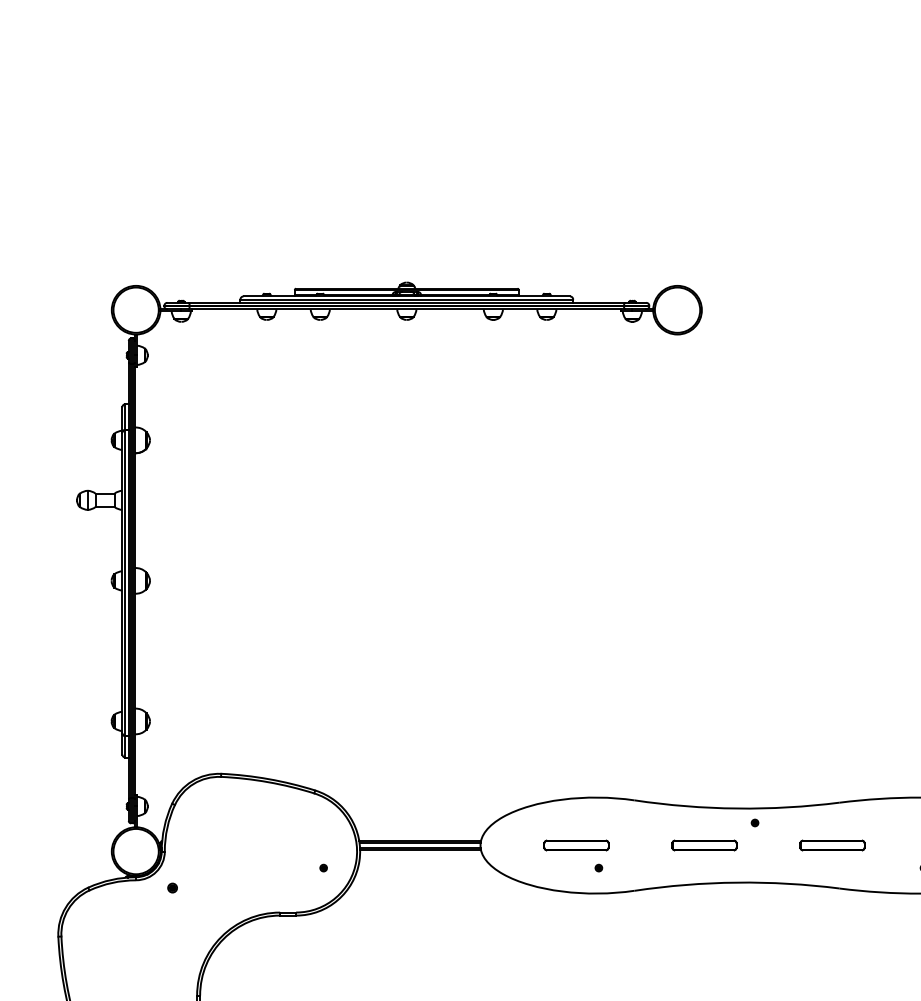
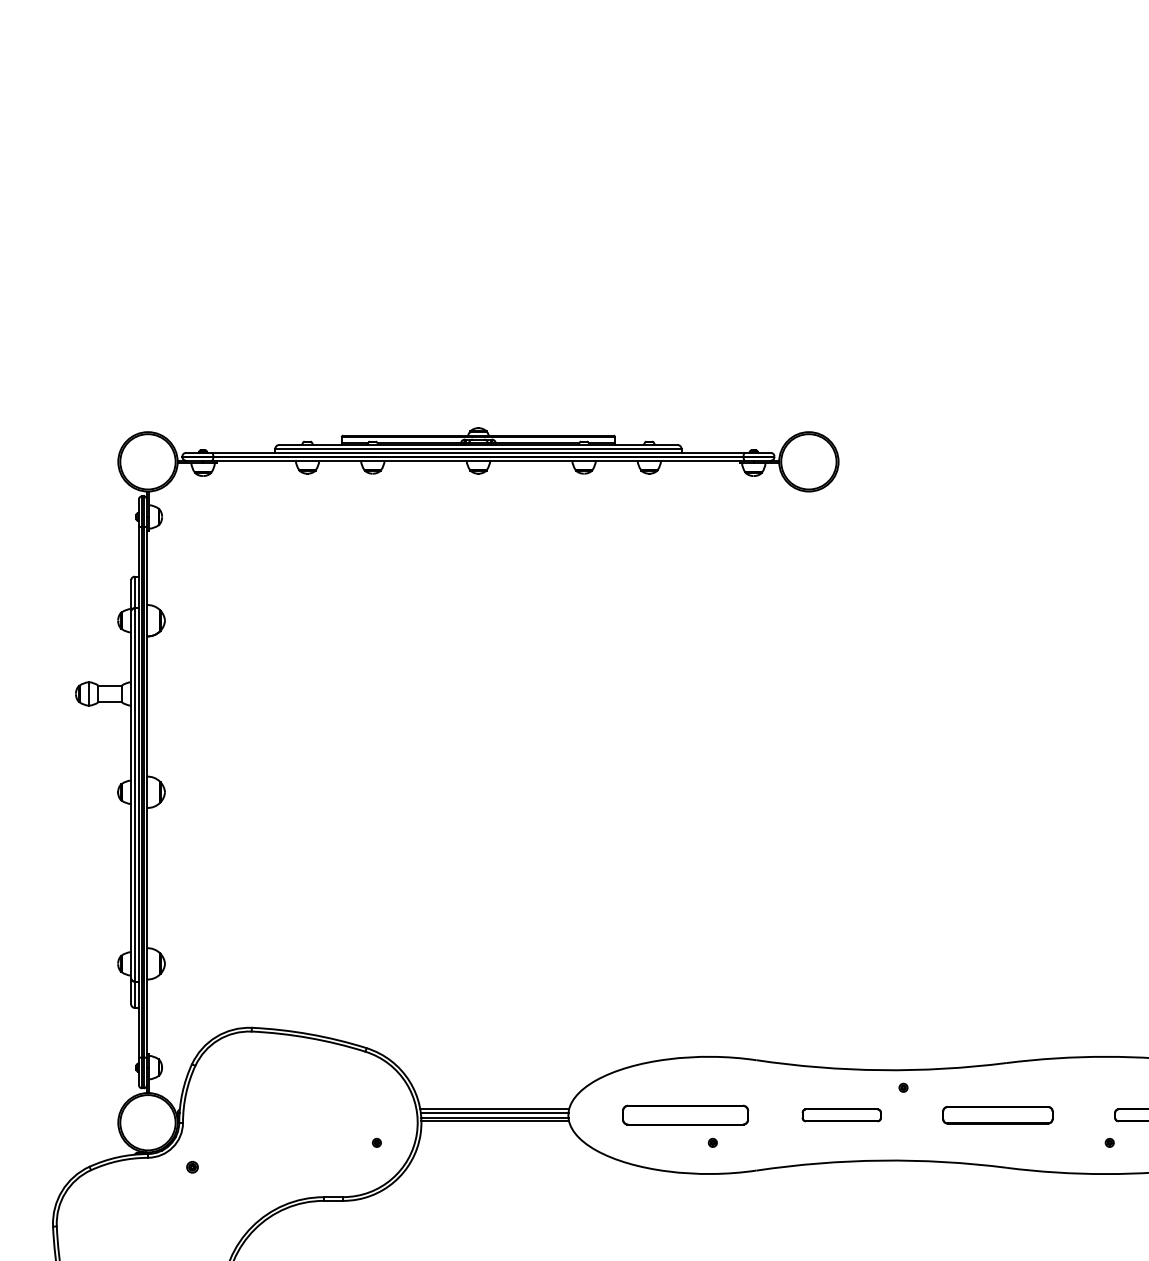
part: (576, 845) -> (685, 1115), size x1.6
part: (832, 845) -> (998, 1115), size x1.4

